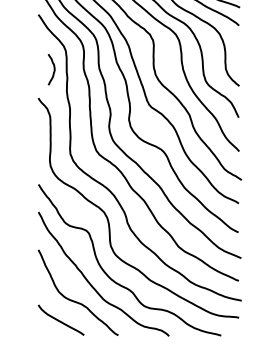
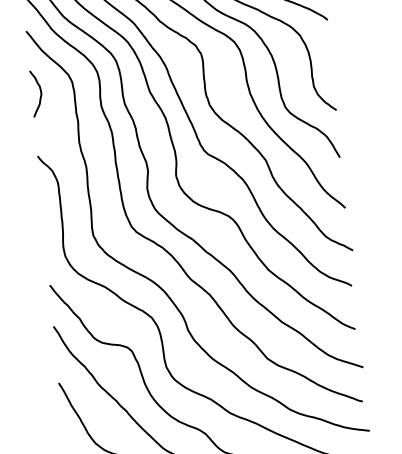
curve: (53, 69) -> (39, 93), moved

